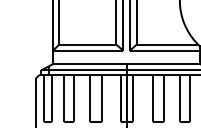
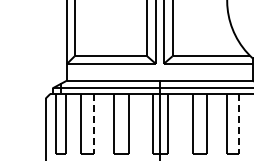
line: (73, 98) -> (93, 124), solid -> dashed
line: (189, 98) -> (239, 124), solid -> dashed

